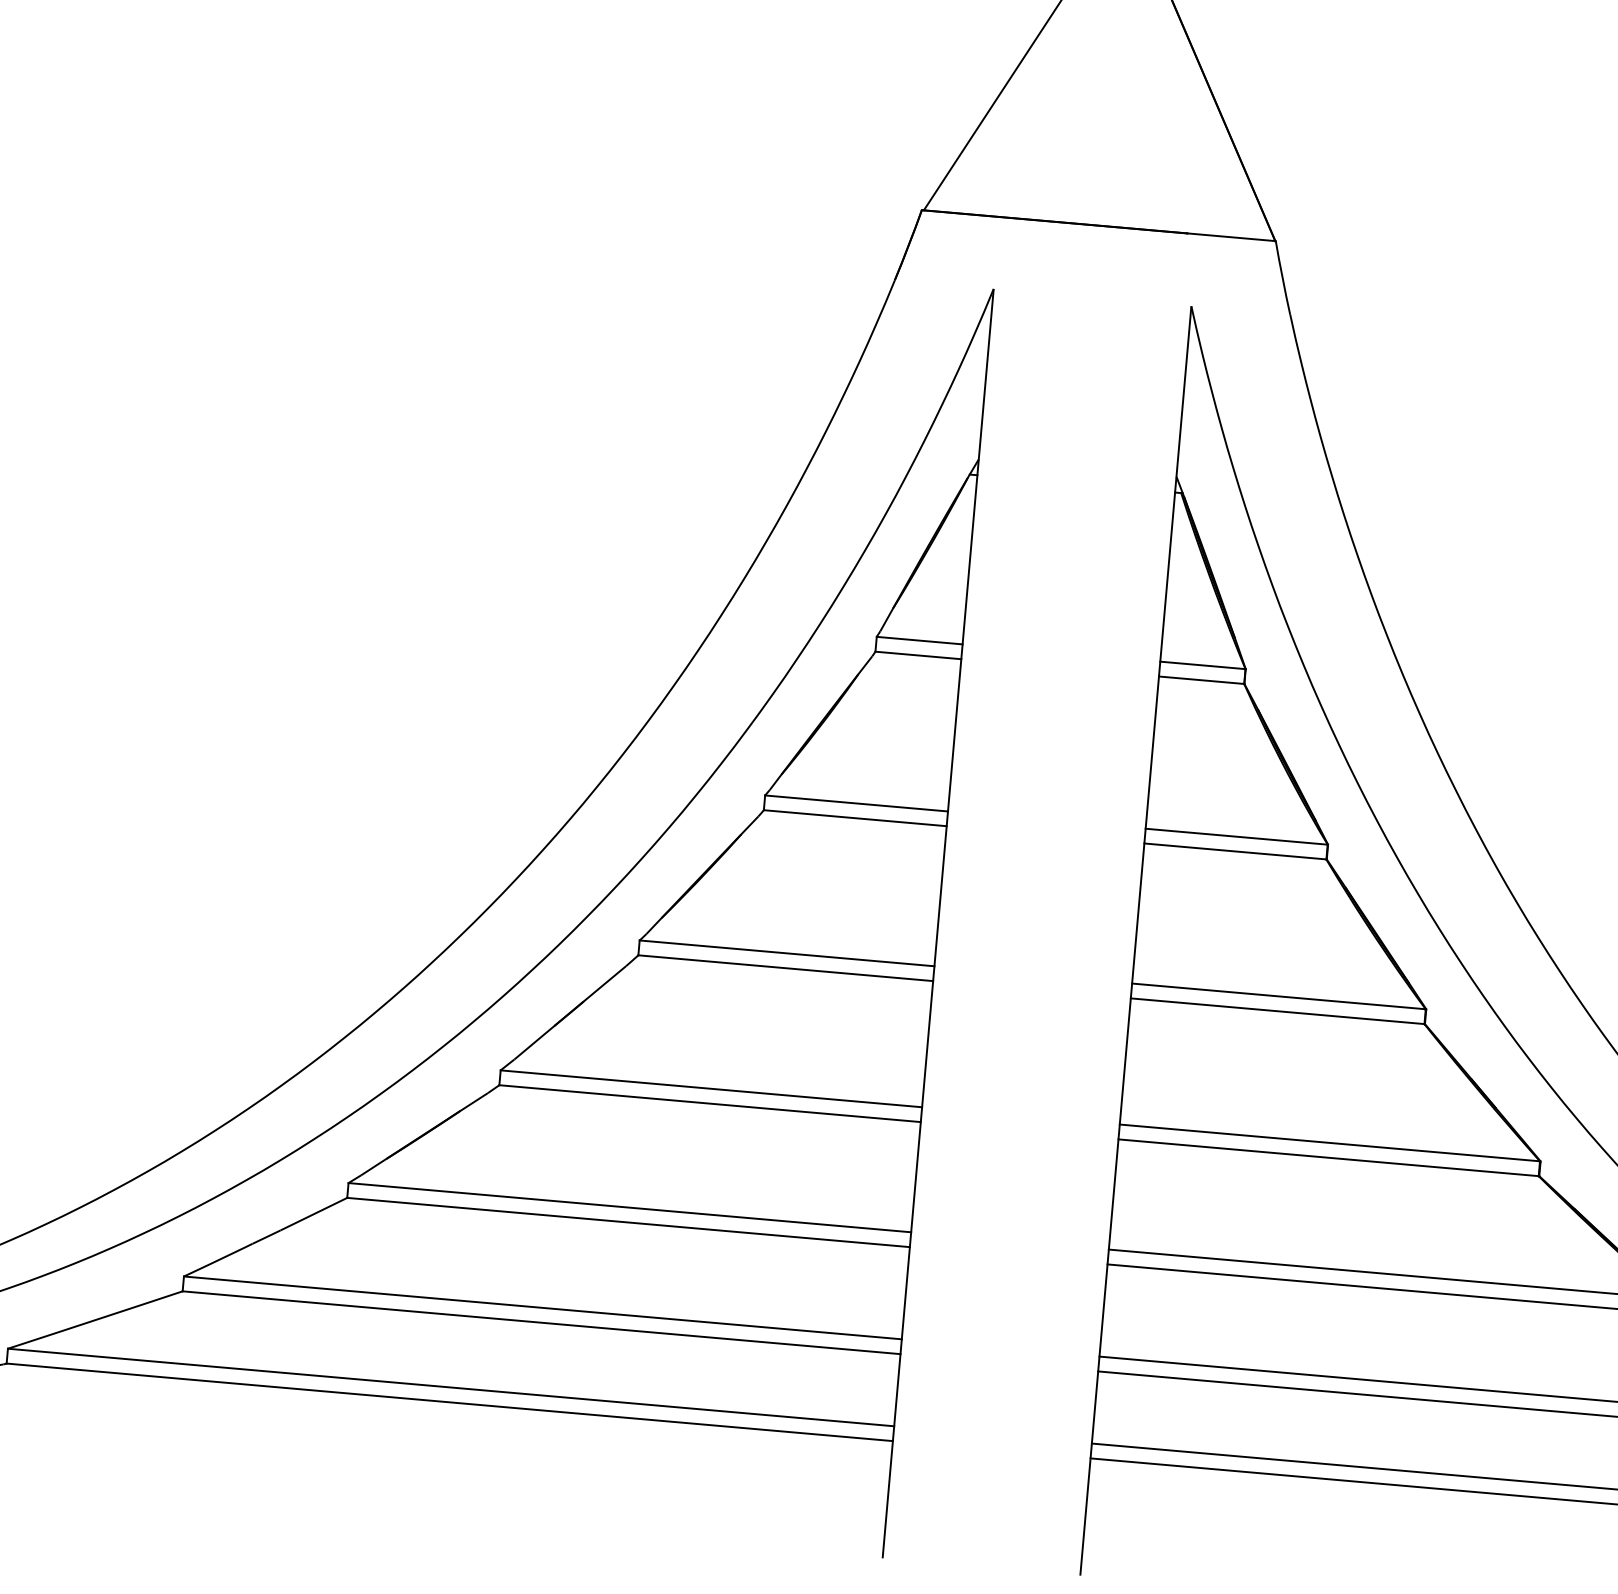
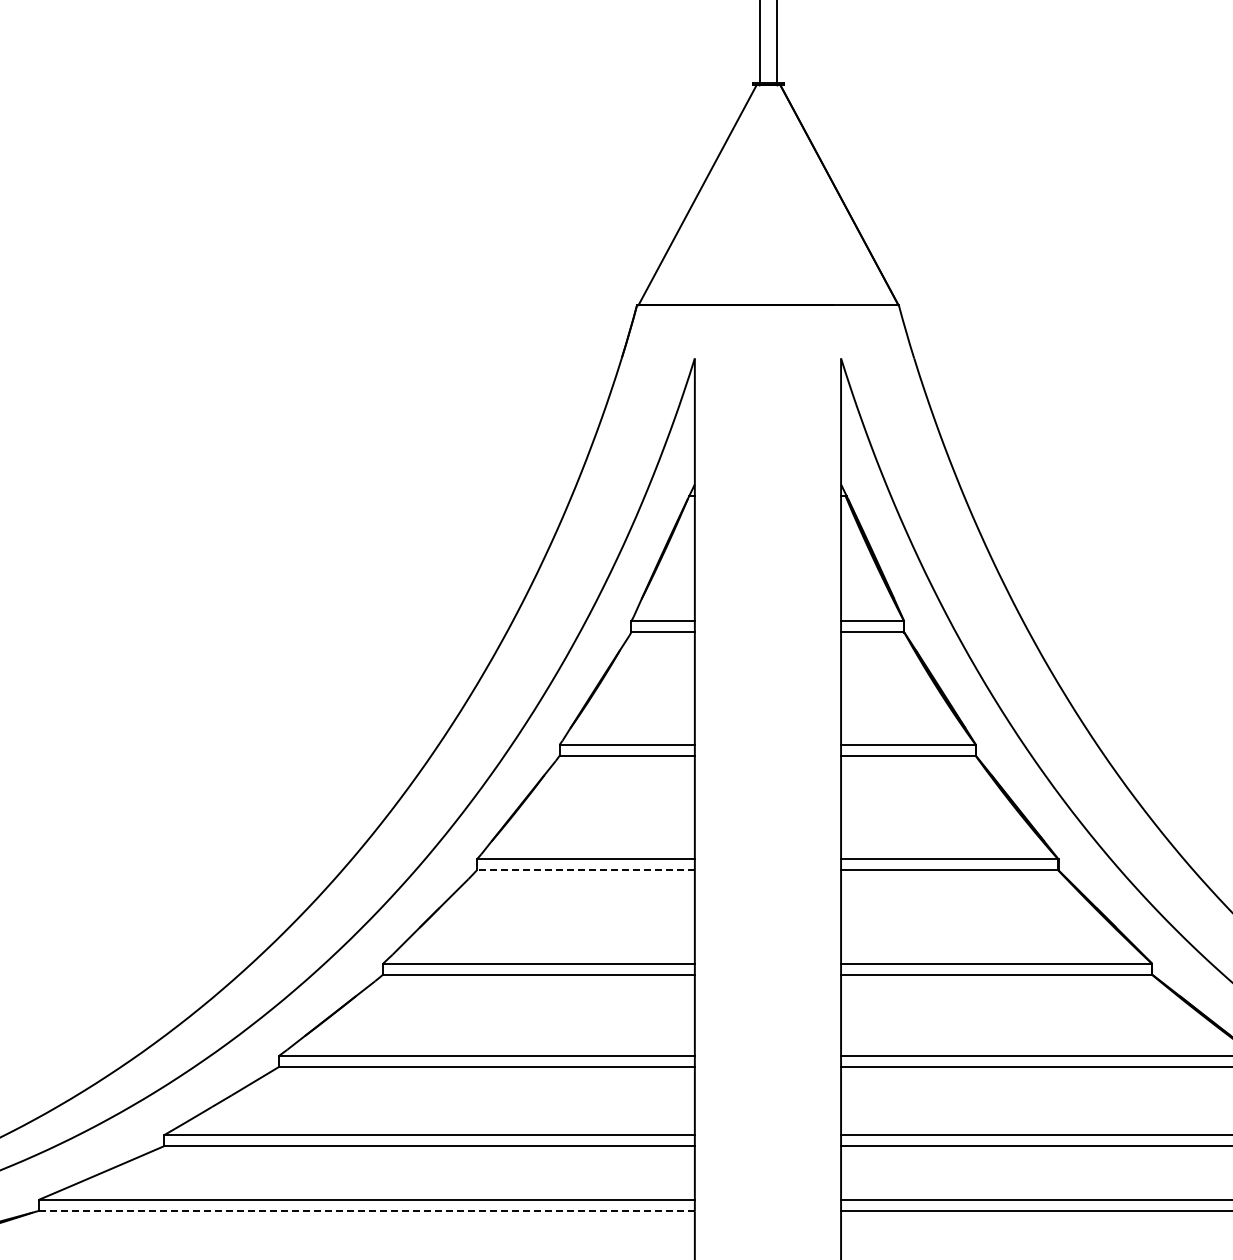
line: (785, 968) -> (585, 870), solid -> dashed
line: (450, 1402) -> (367, 1210), solid -> dashed

